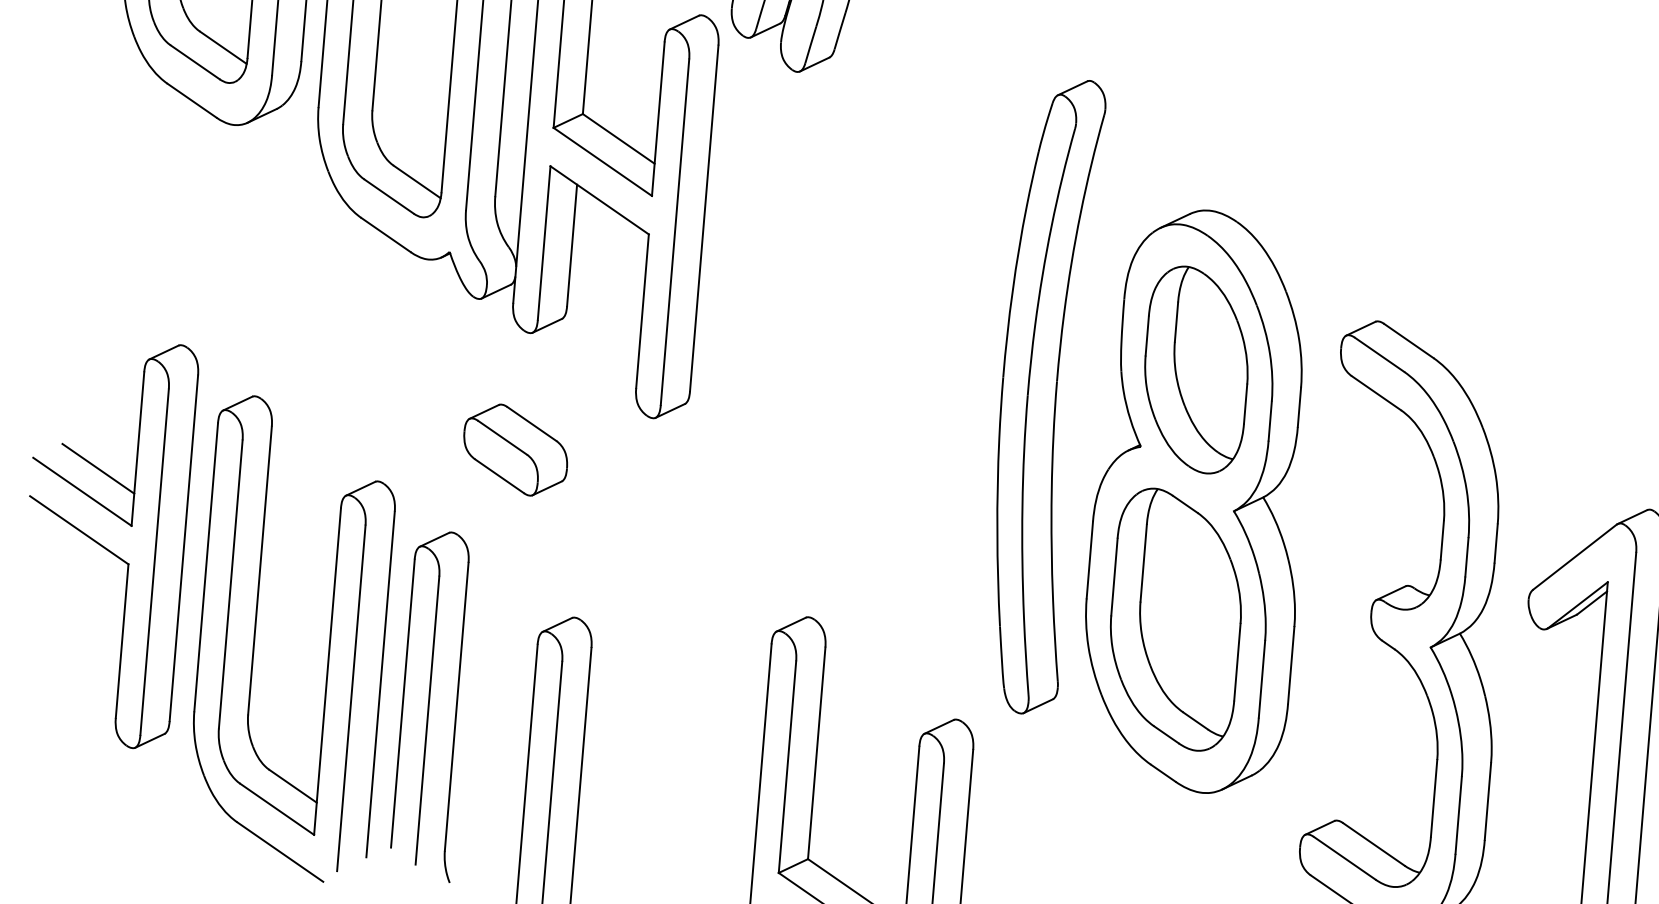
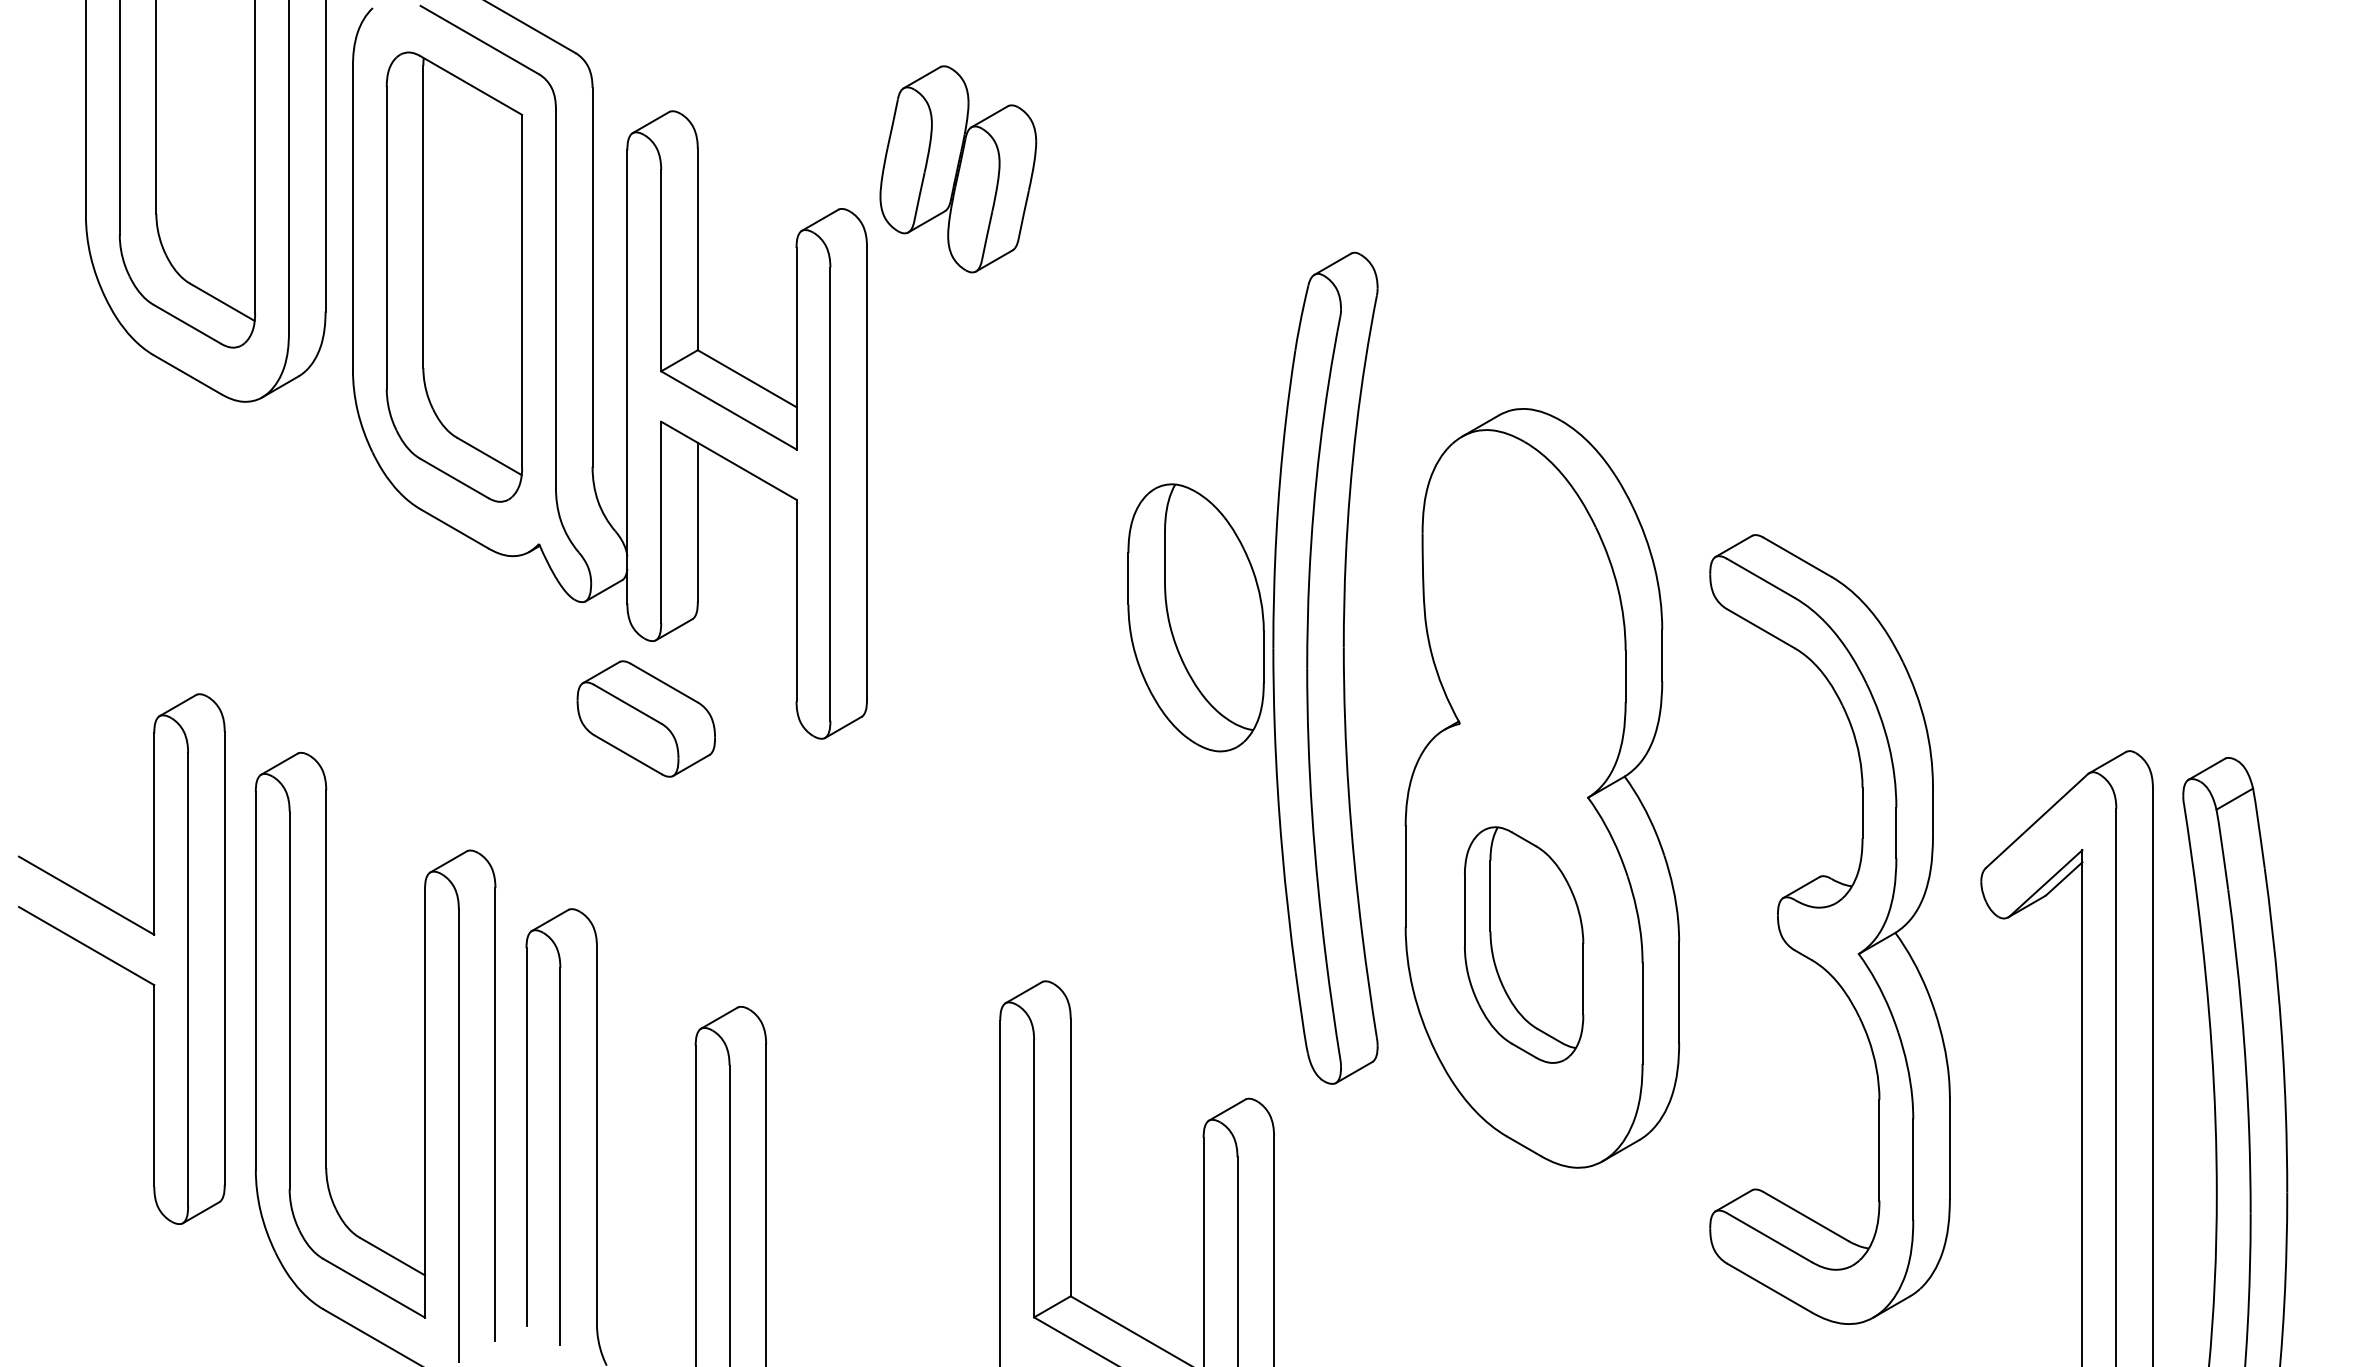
part: (1195, 369) -> (1195, 617), moved
part: (515, 449) -> (645, 718), moved
line: (98, 468) -> (104, 863), removed
part: (1175, 619) -> (1523, 944), size x0.7

